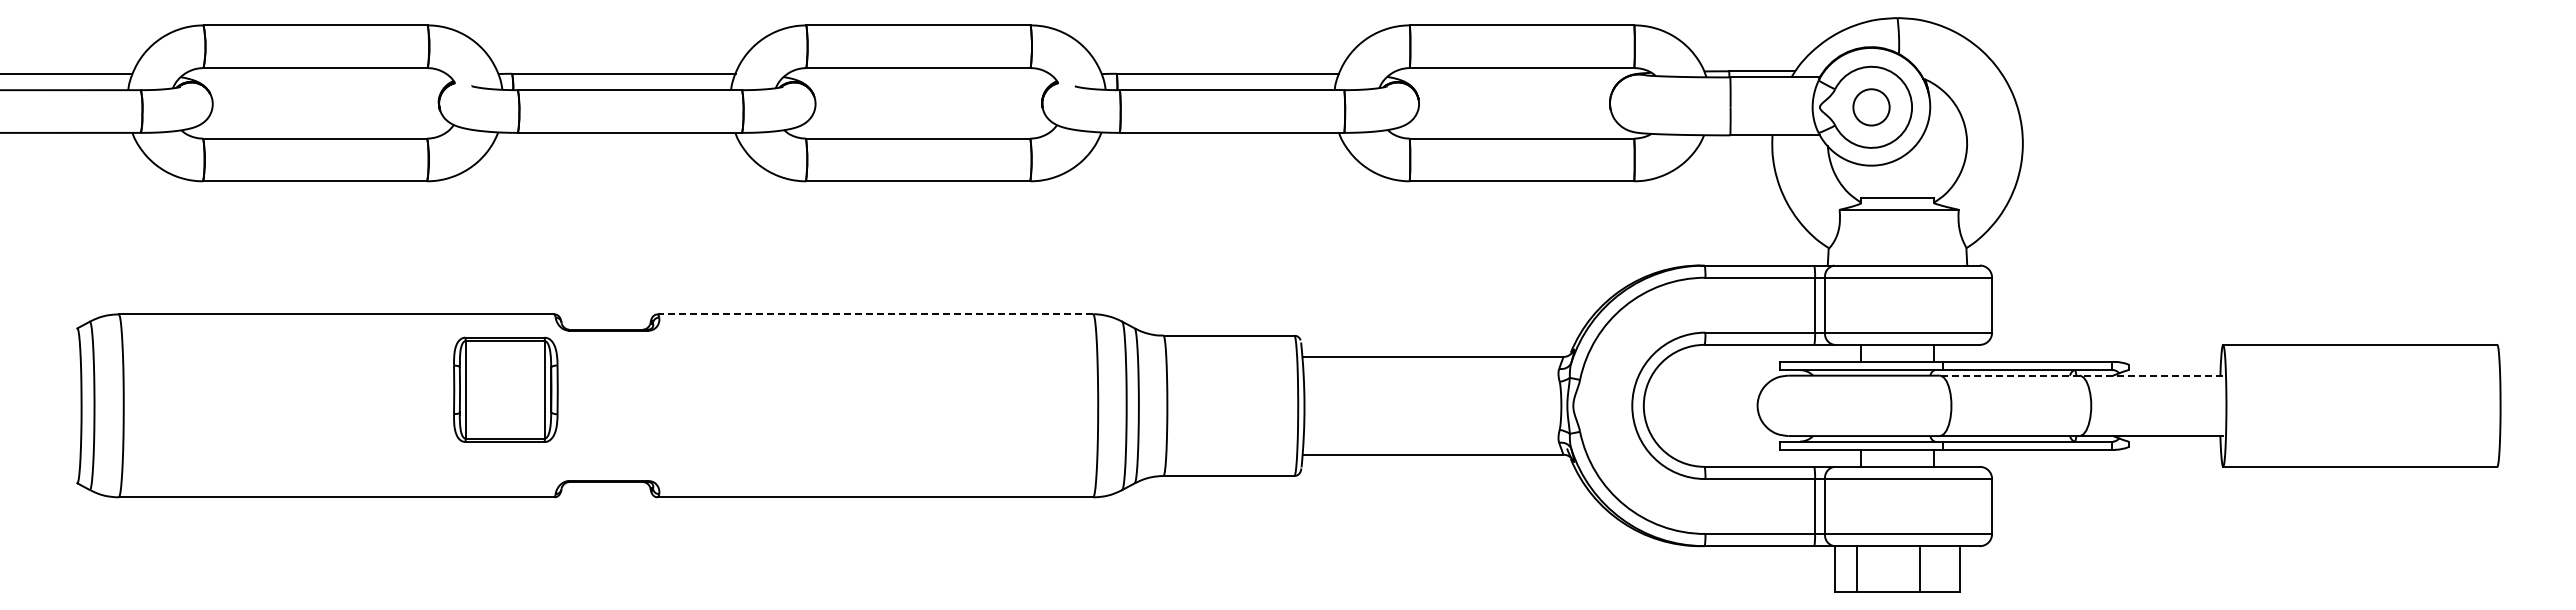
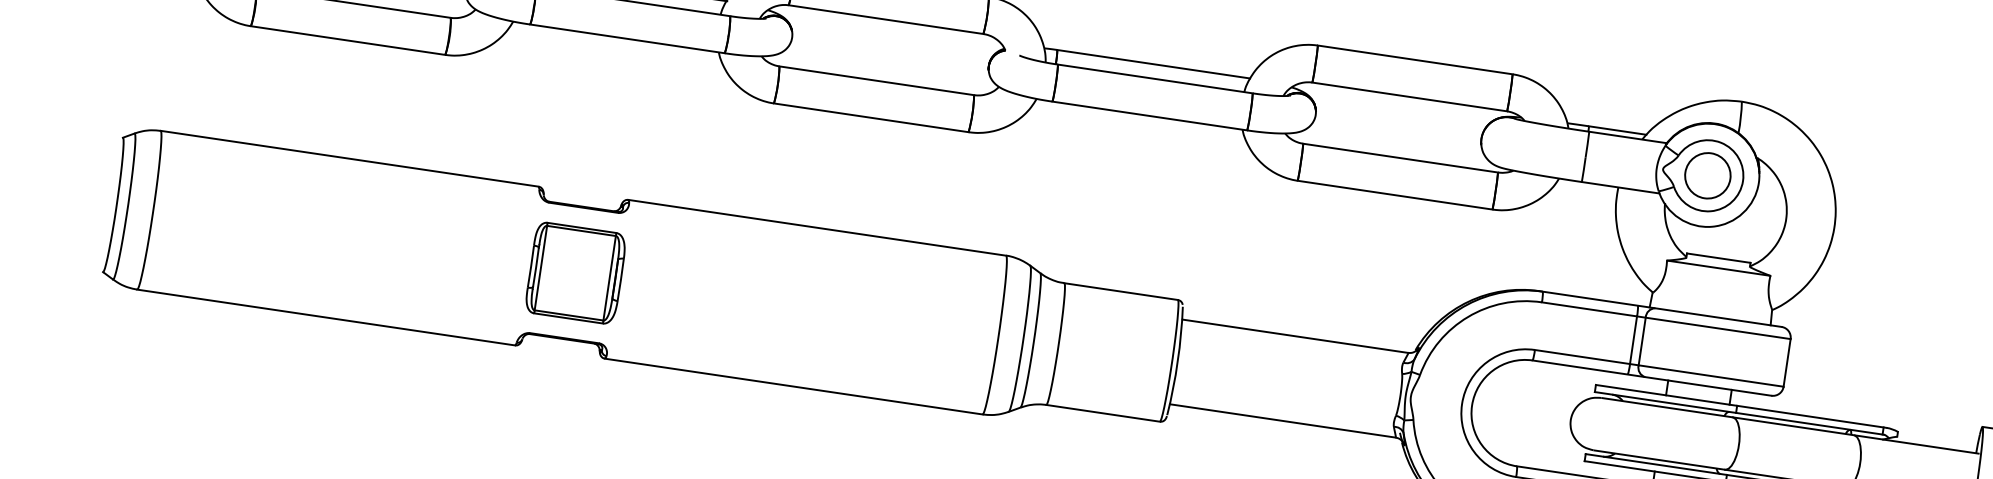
circle: (1871, 107) -> (1707, 175), size x1.43
line: (875, 314) -> (817, 227), dashed -> solid
line: (2081, 375) -> (1855, 435), dashed -> solid
part: (505, 389) -> (575, 272), moved

